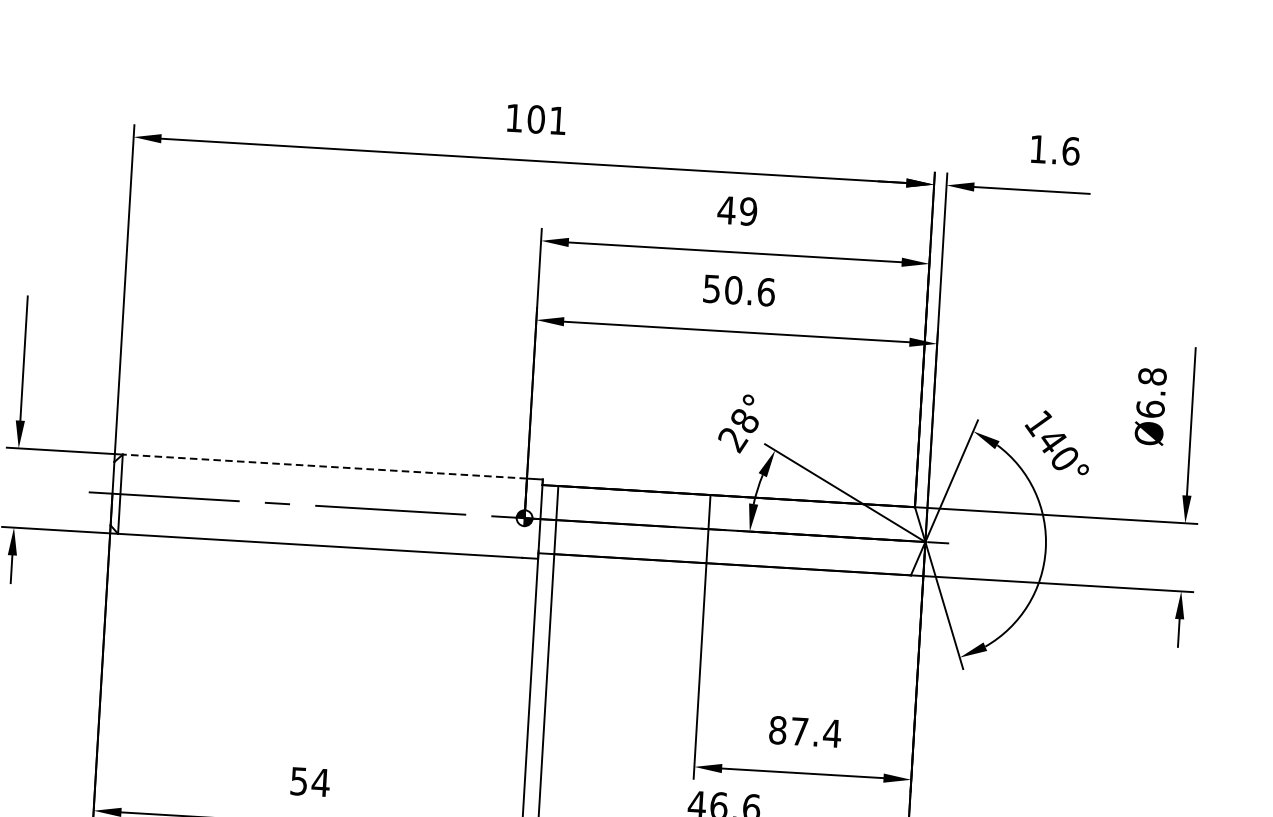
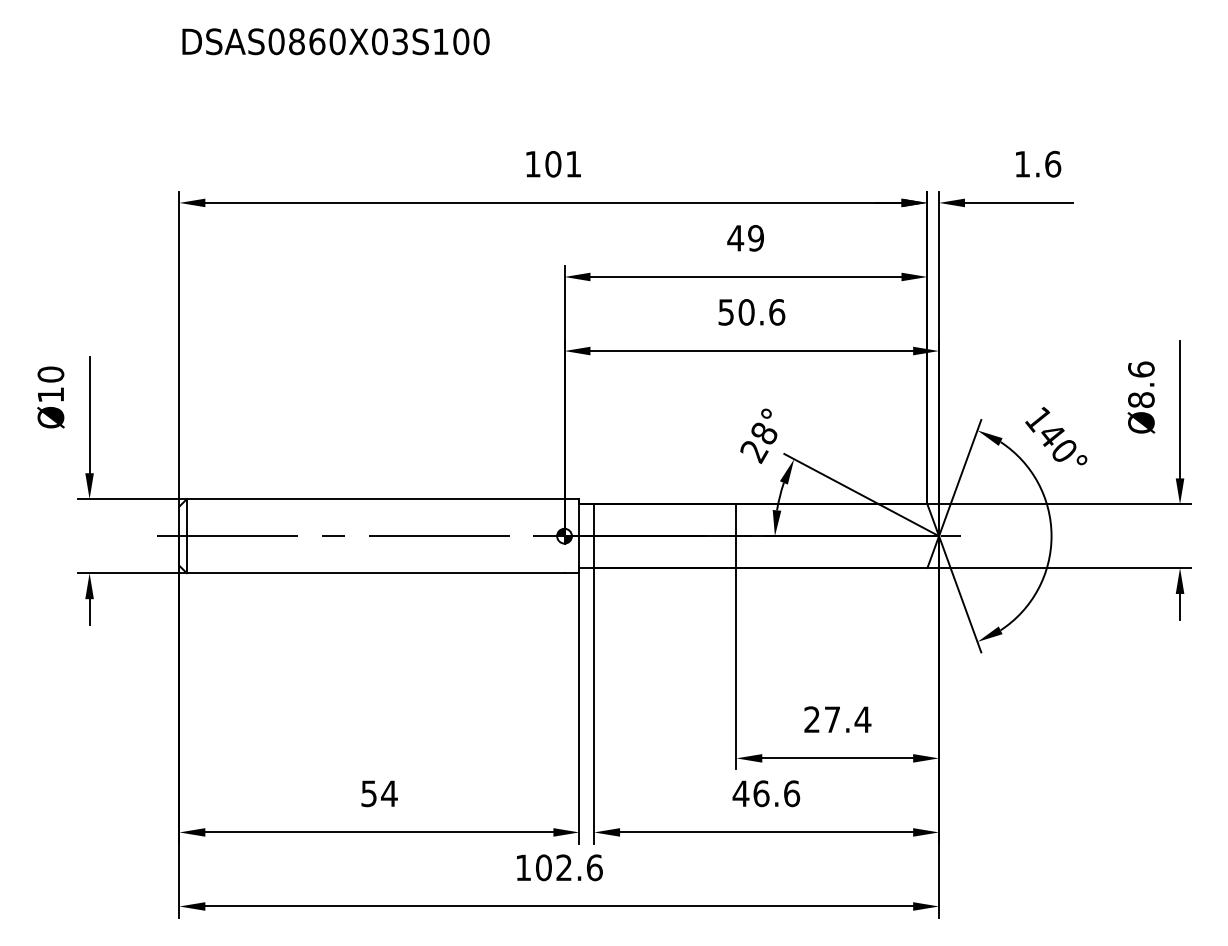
text: (1151, 392) -> (1141, 384), Ø6.8 -> Ø8.6
line: (324, 466) -> (375, 499), dashed -> solid
text: (778, 730) -> (812, 719), 87.4 -> 27.4

